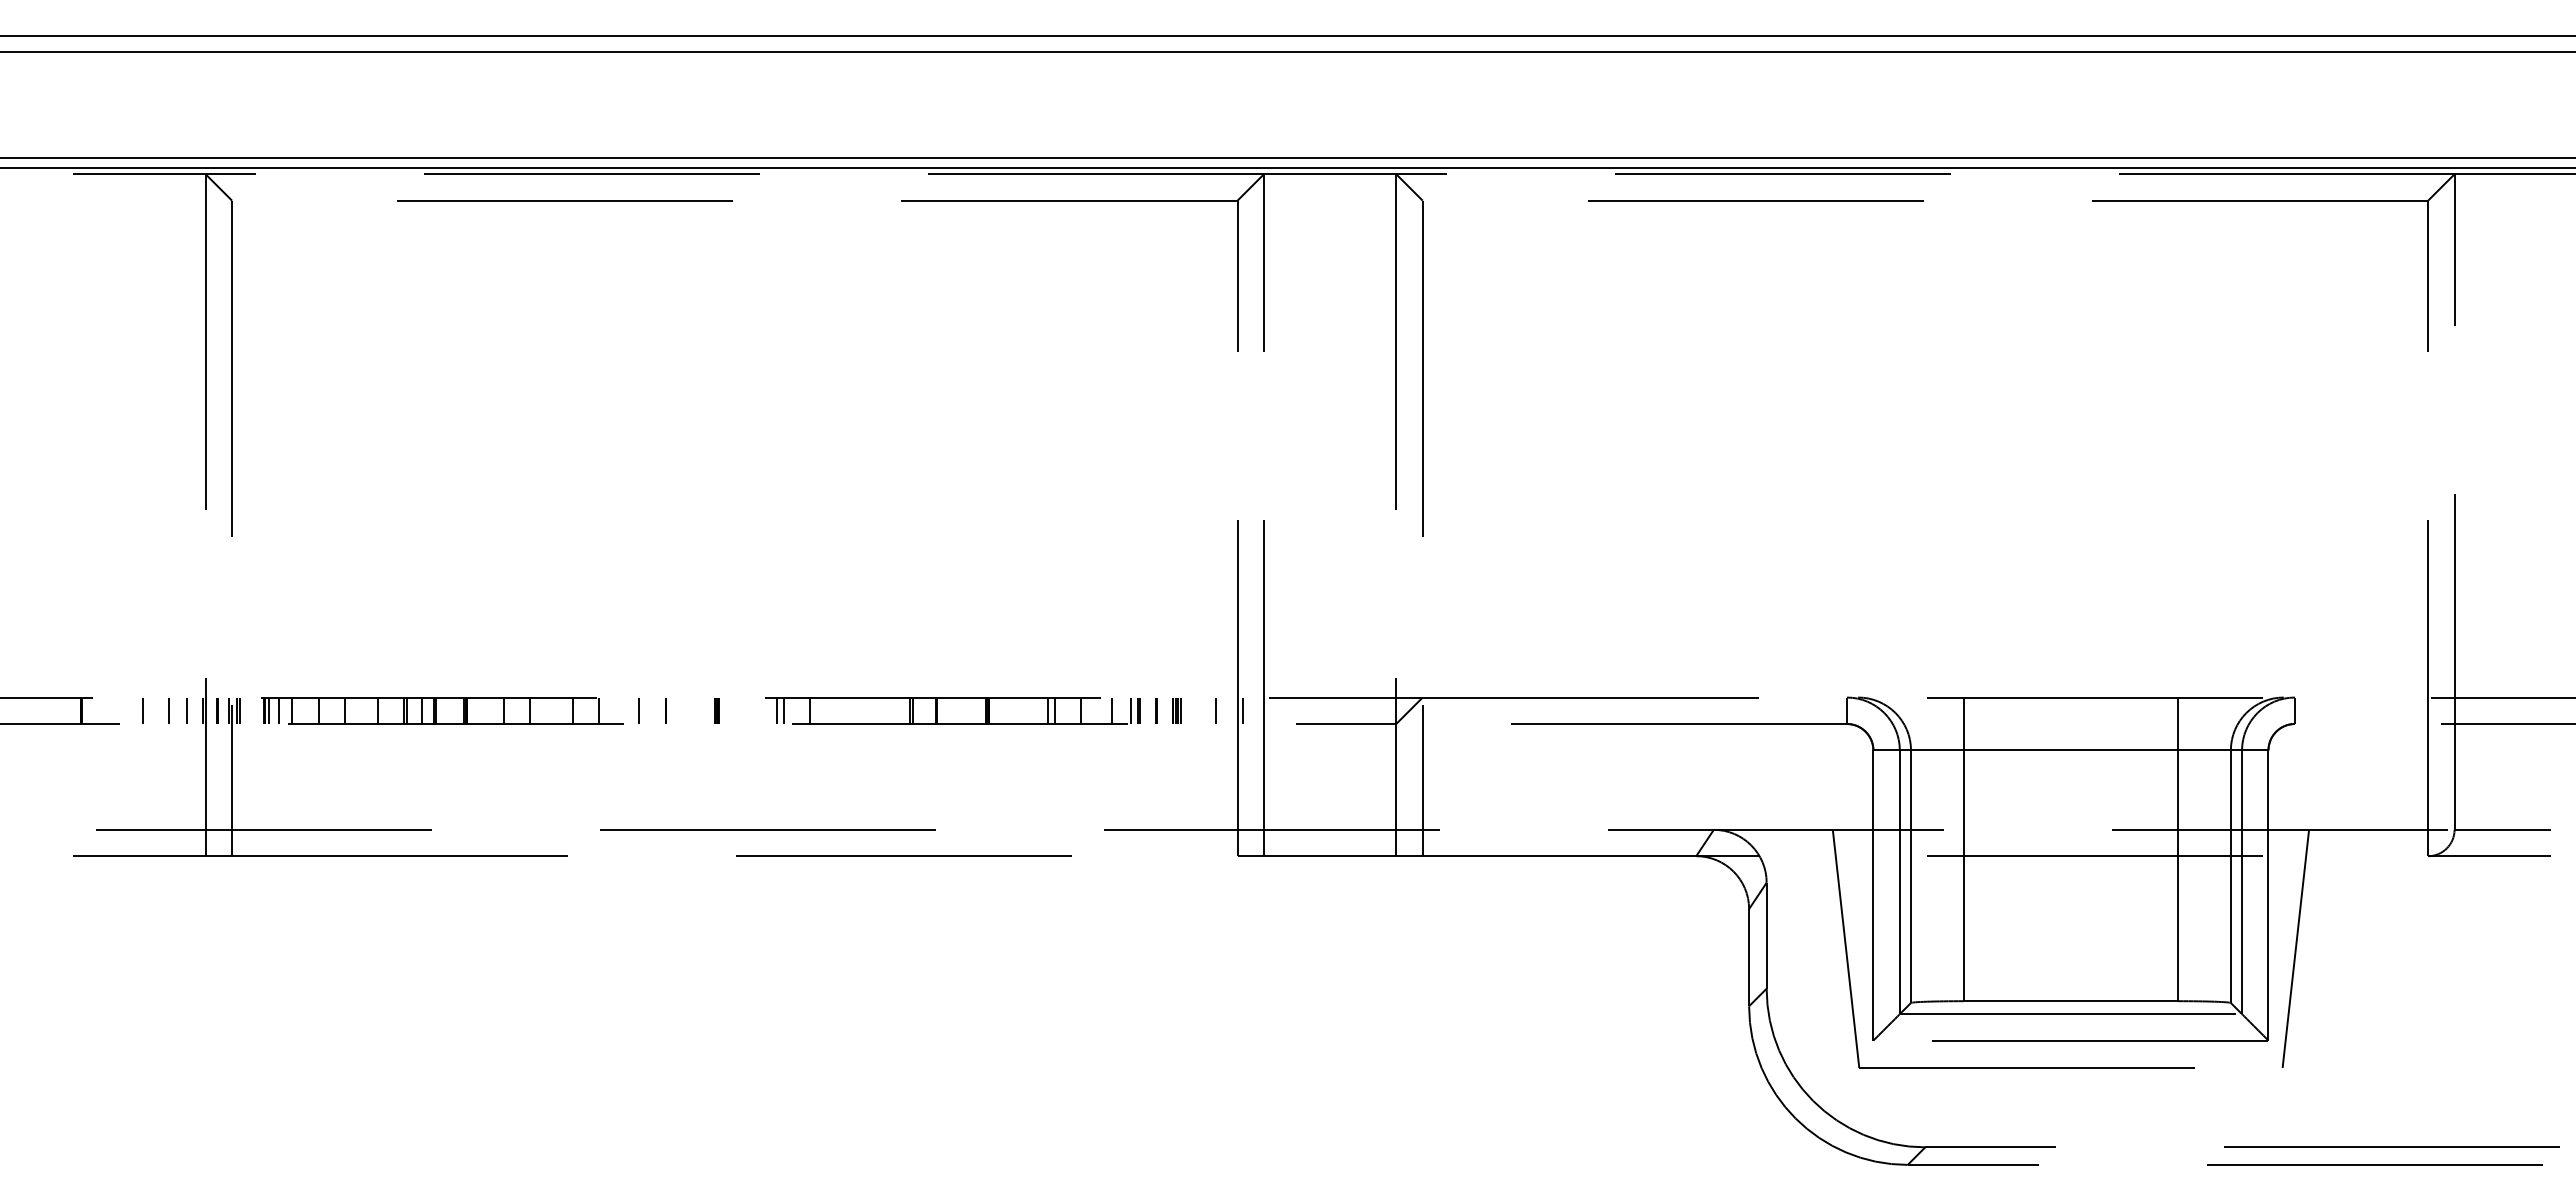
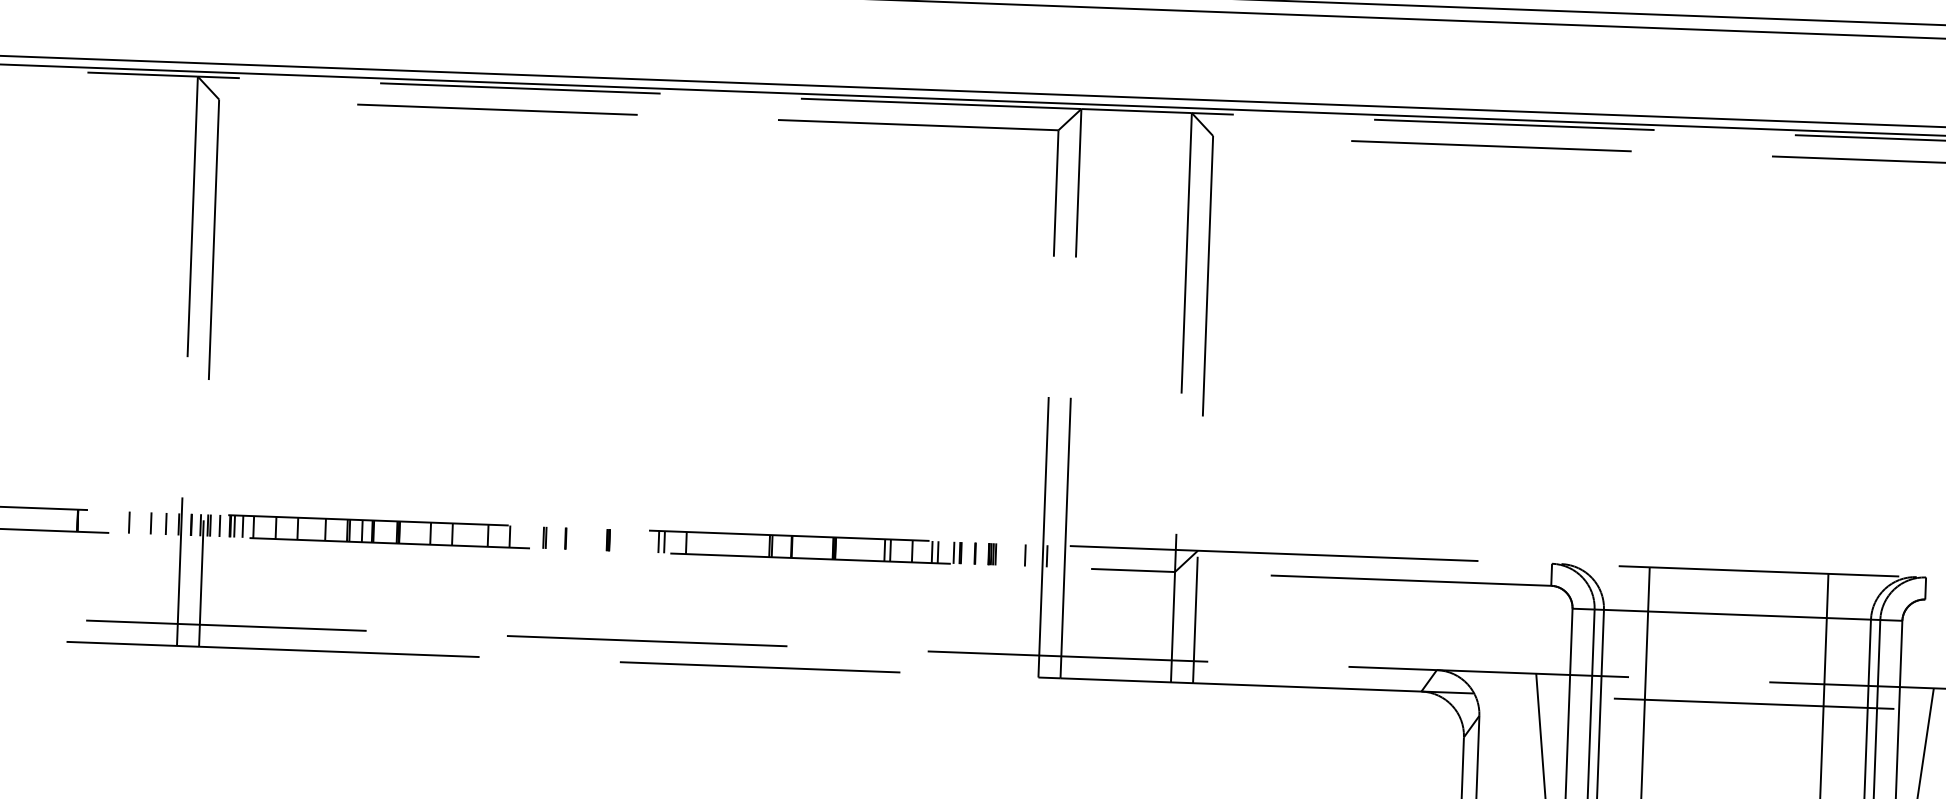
line: (251, 710) -> (219, 525), added
line: (642, 710) -> (546, 537), added
line: (1104, 710) -> (931, 551), added

